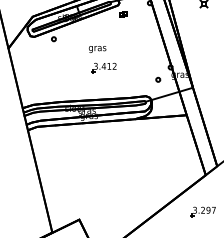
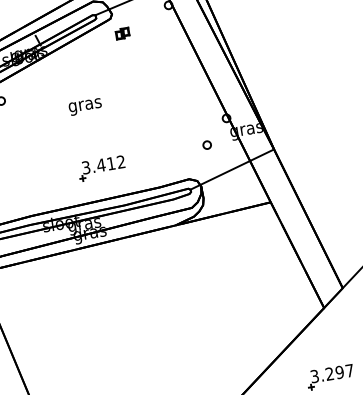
part: (103, 67) -> (100, 167), moved

